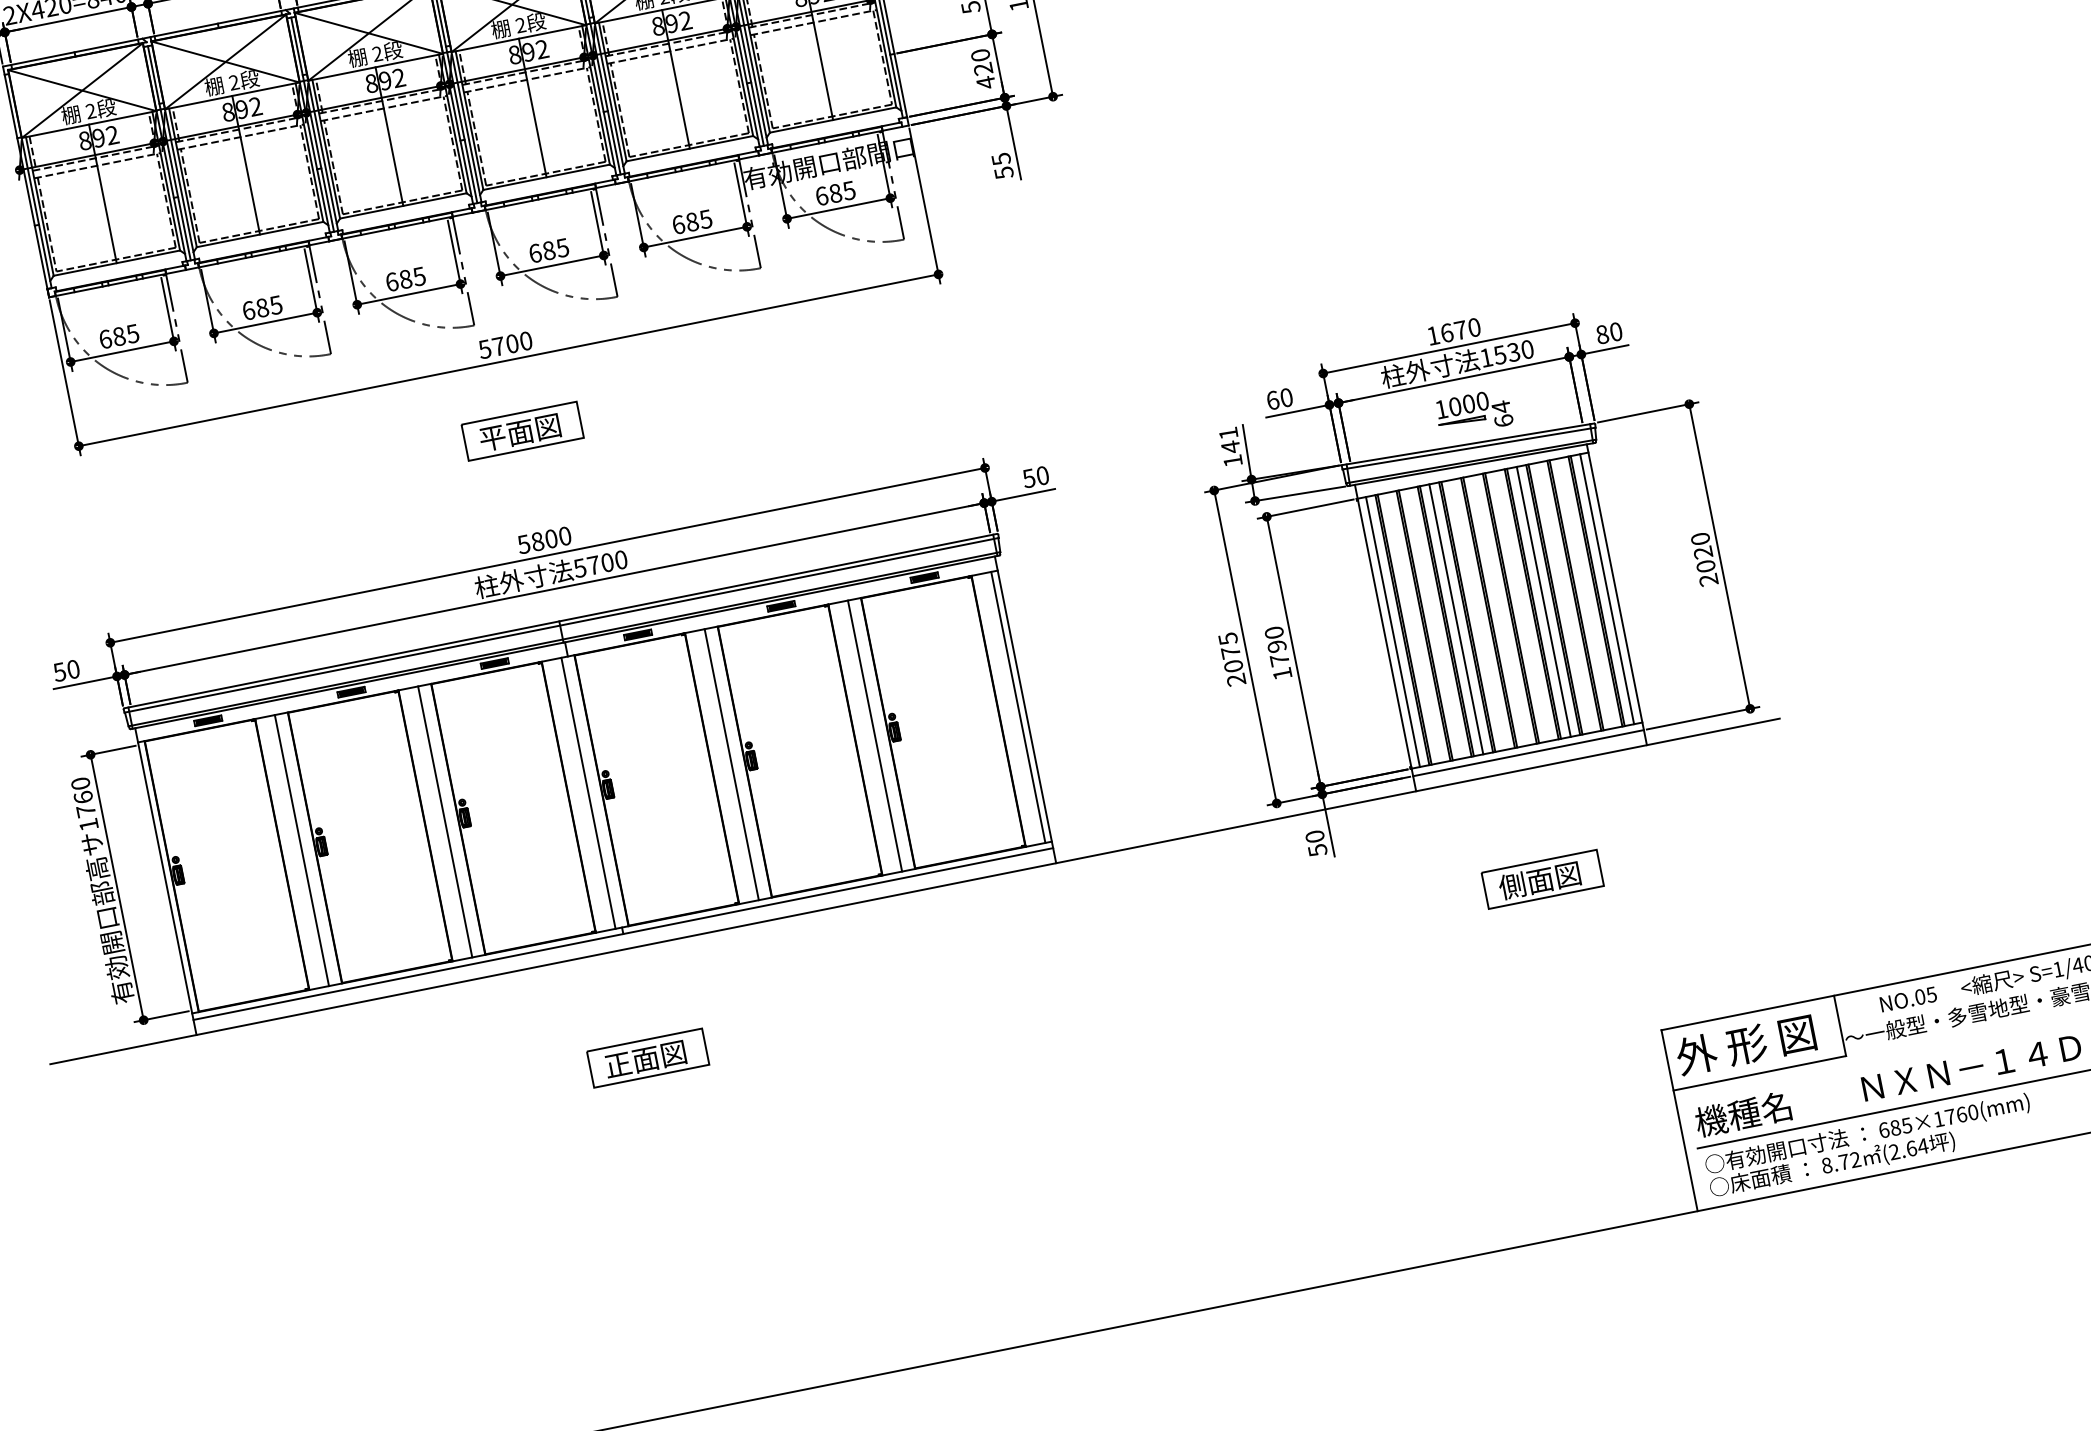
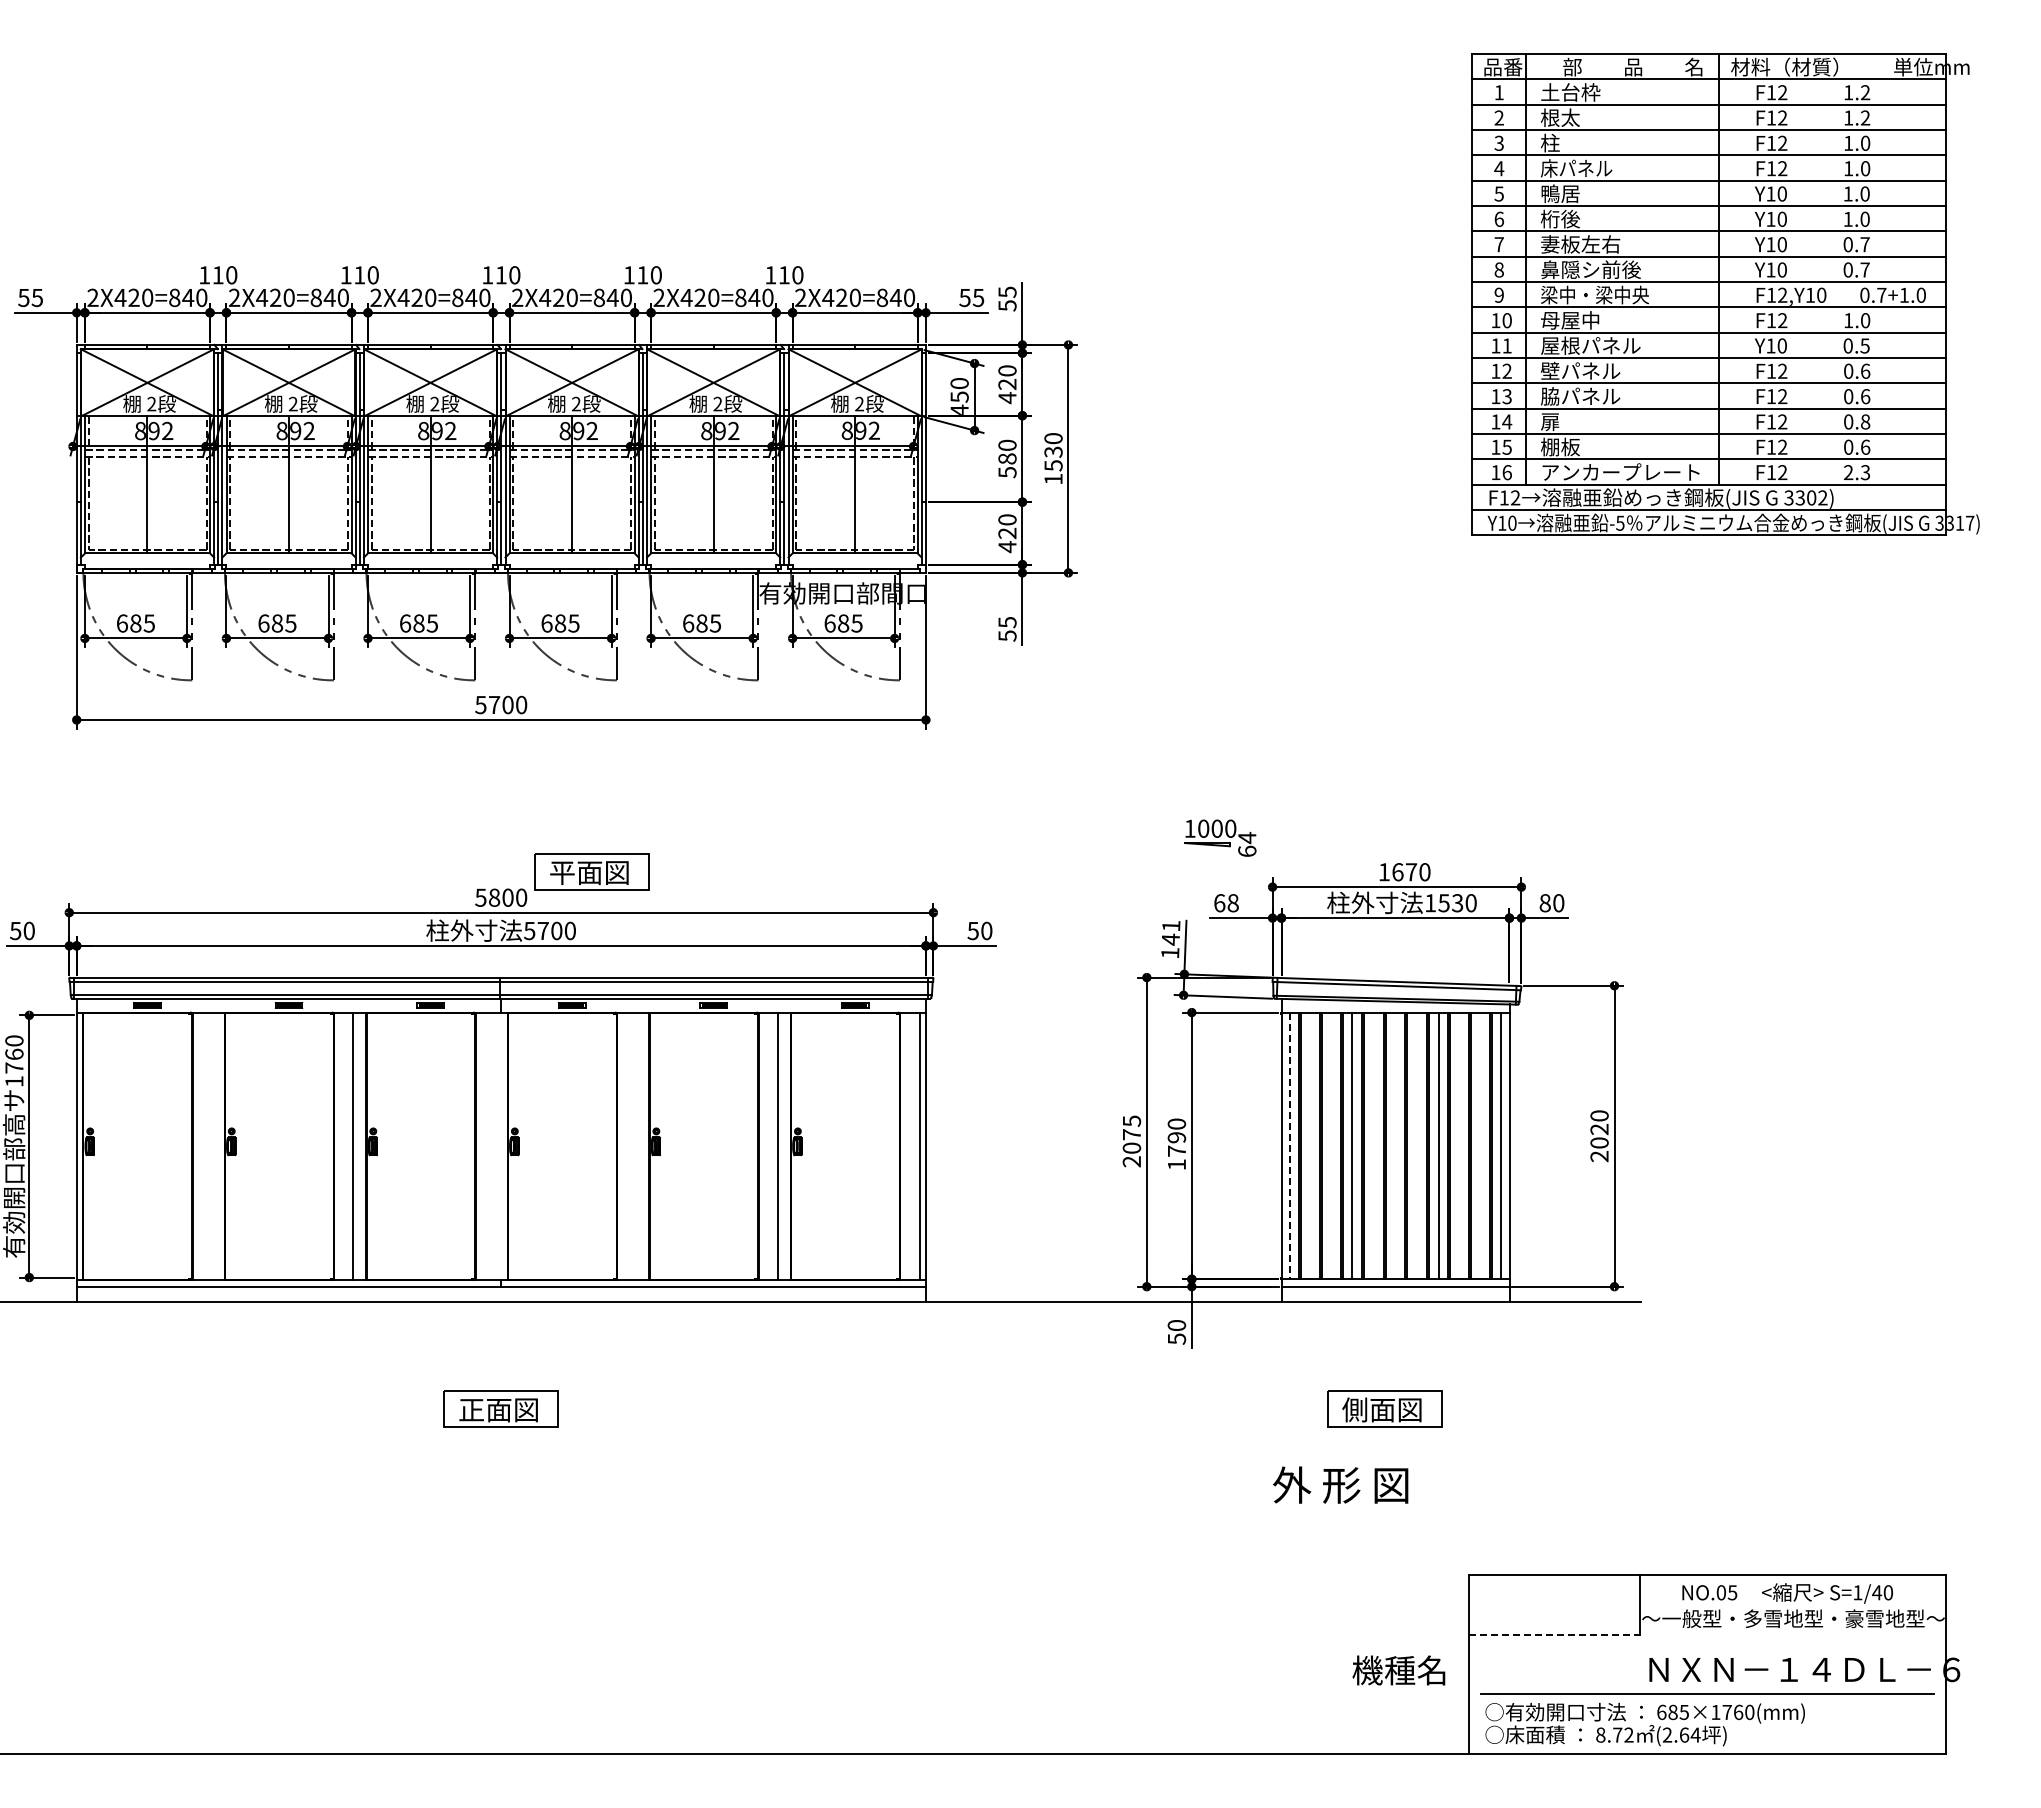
text: (1285, 398) -> (1232, 903), 60 -> 68
part: (1474, 412) -> (1220, 837), moved
part: (521, 430) -> (591, 871), moved
line: (1392, 632) -> (1289, 1146), solid -> dashed
line: (731, 764) -> (636, 1146), removed
line: (588, 793) -> (494, 1146), removed
line: (301, 850) -> (211, 1146), removed
text: (1745, 1044) -> (1340, 1484), moved
line: (1759, 1073) -> (1554, 1634), solid -> dashed
text: (1742, 1114) -> (1398, 1670), moved

